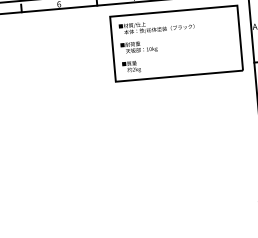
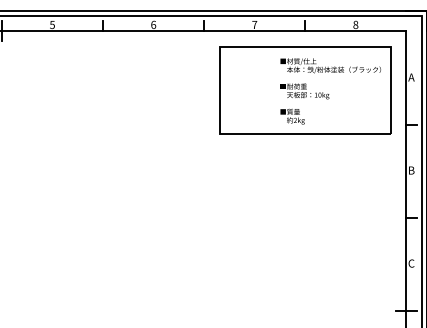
text: (158, 45) -> (330, 91), moved

